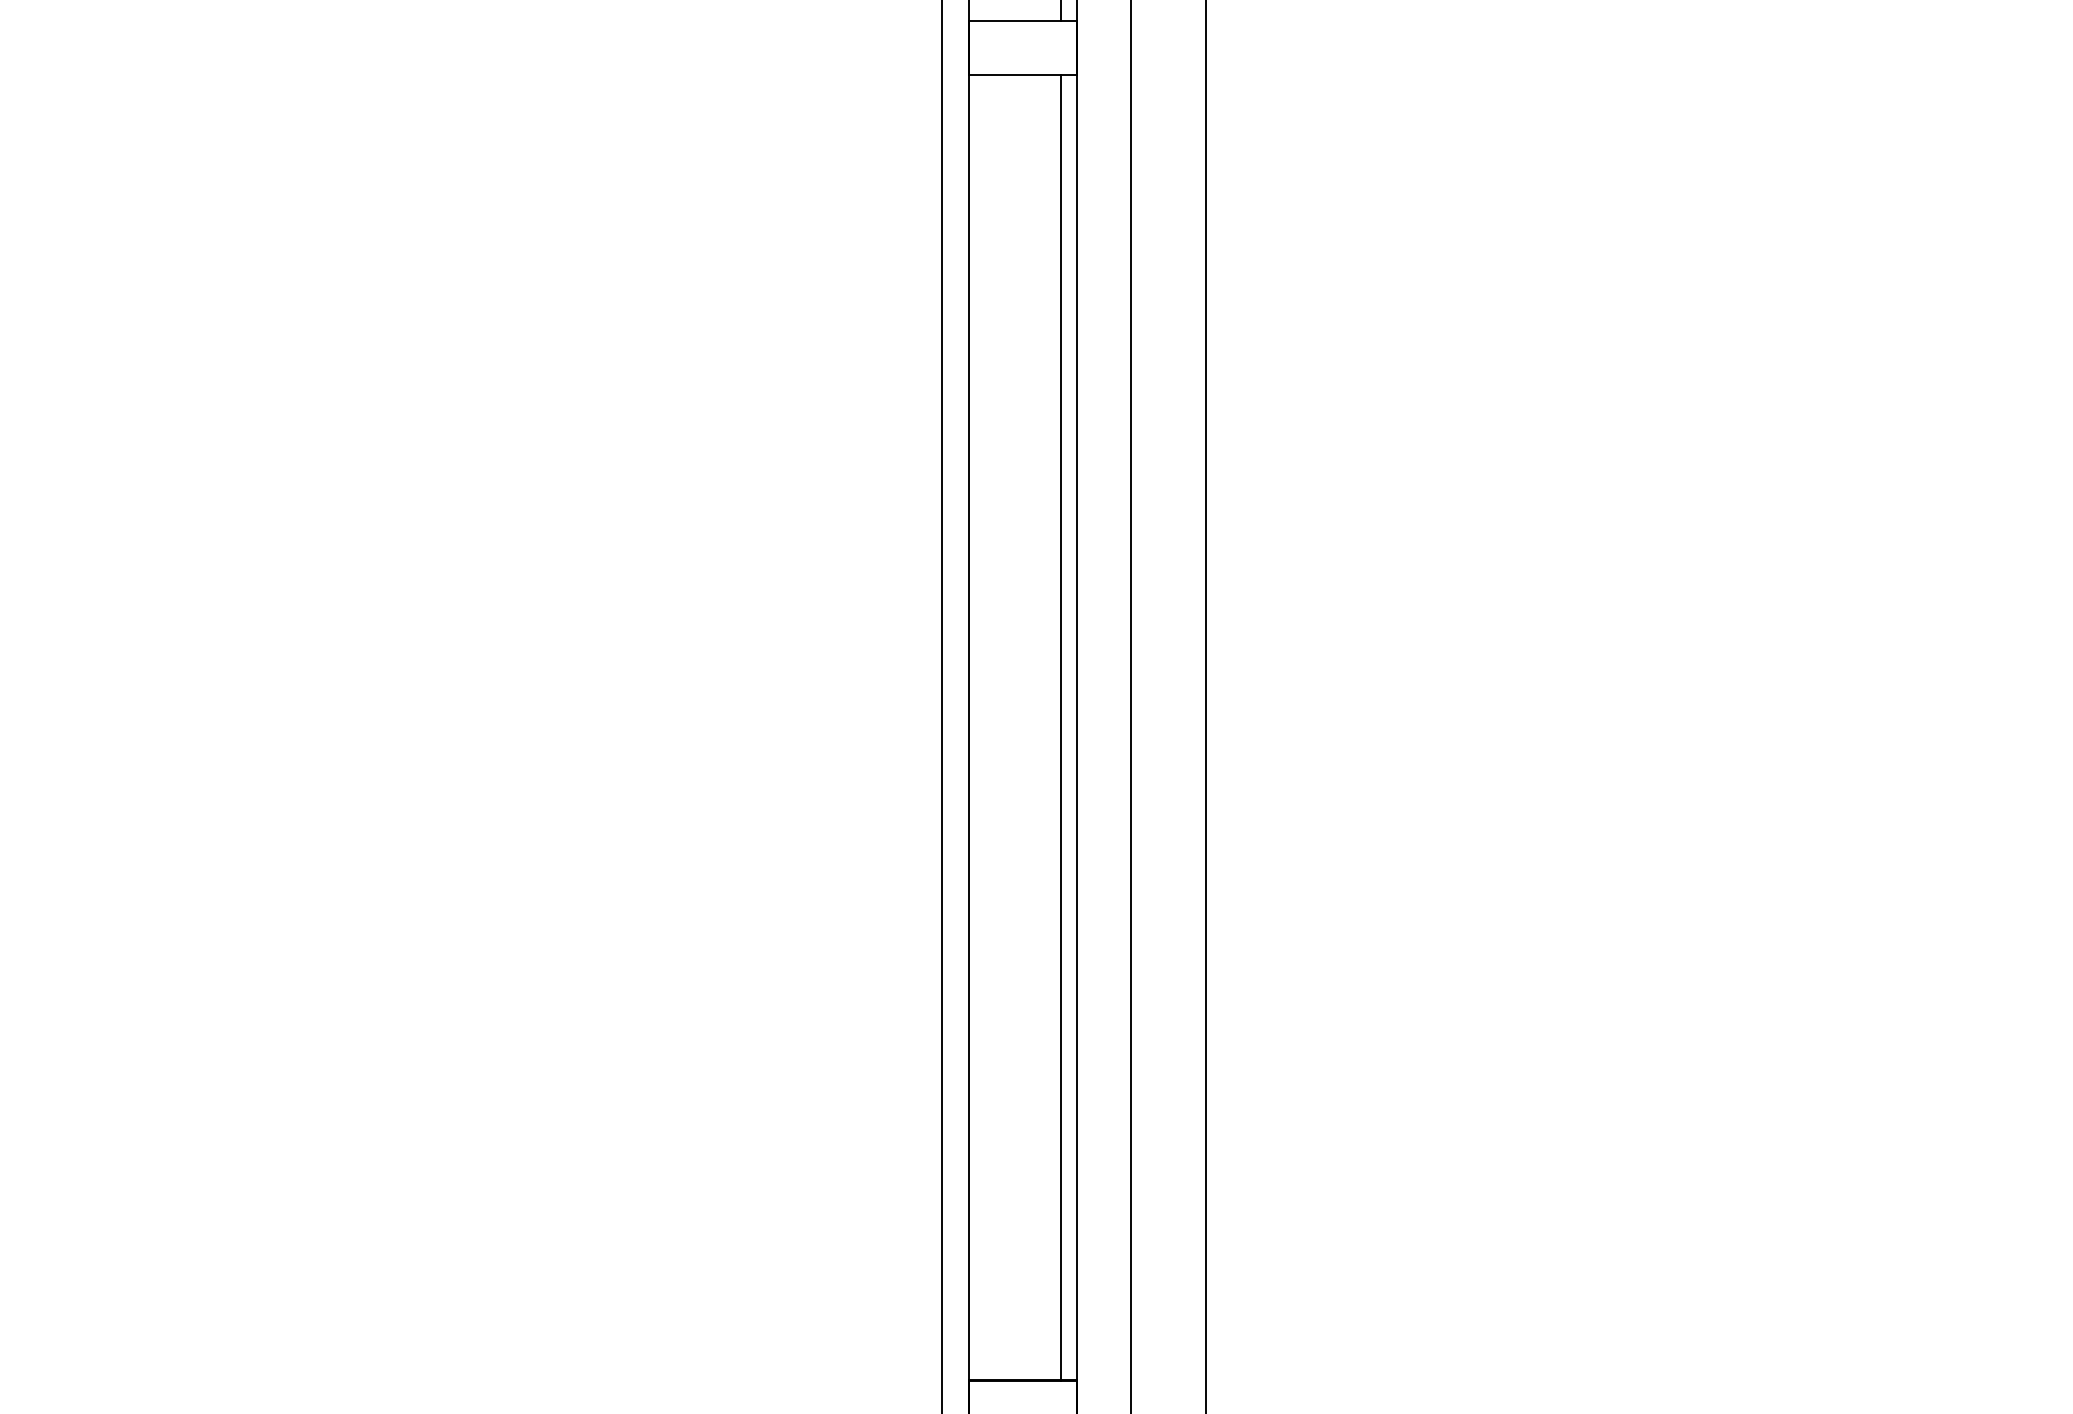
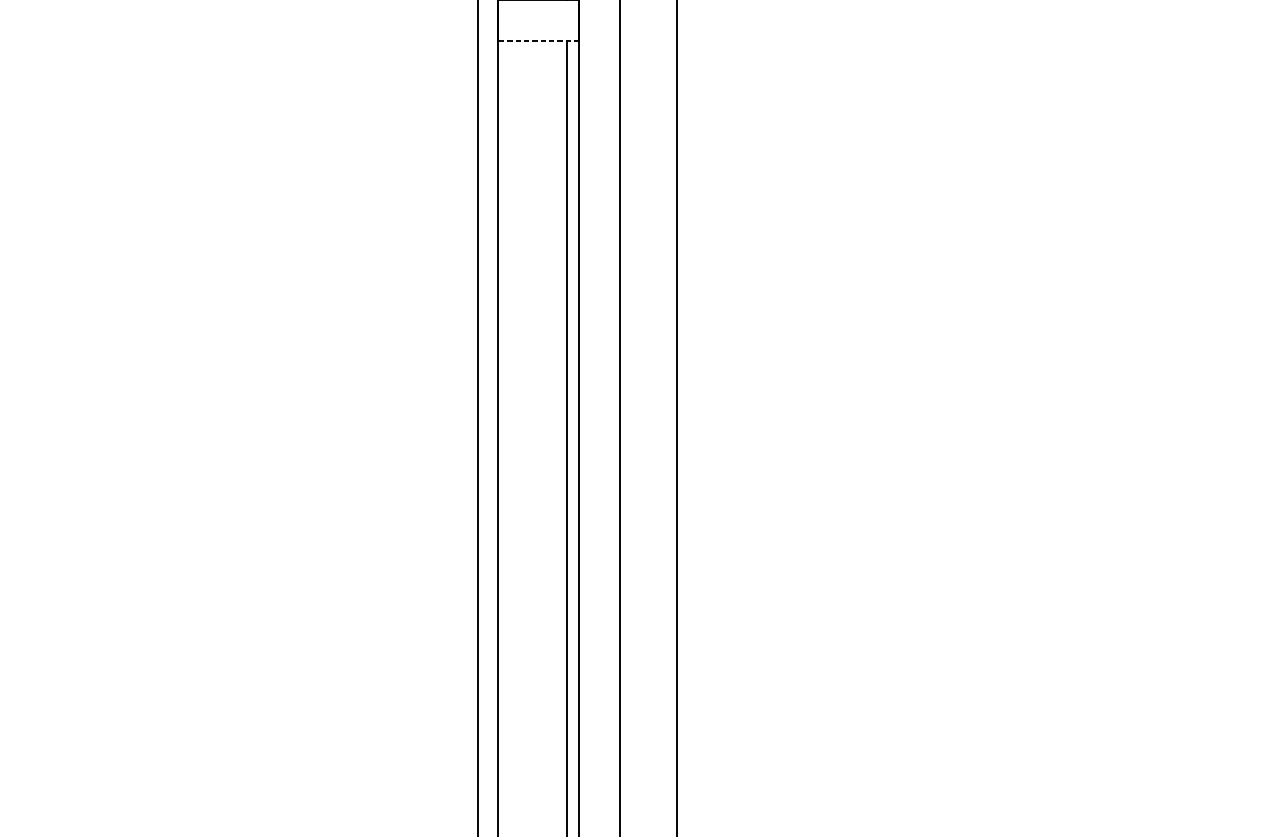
line: (1023, 74) -> (539, 40), solid -> dashed

